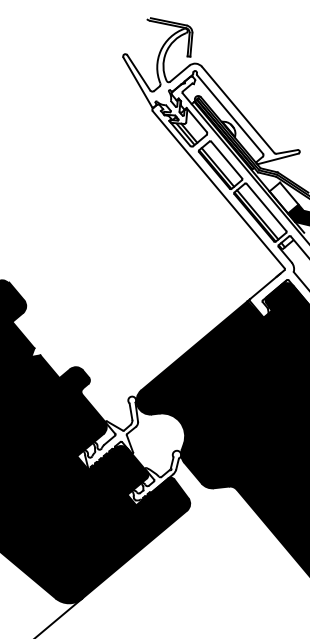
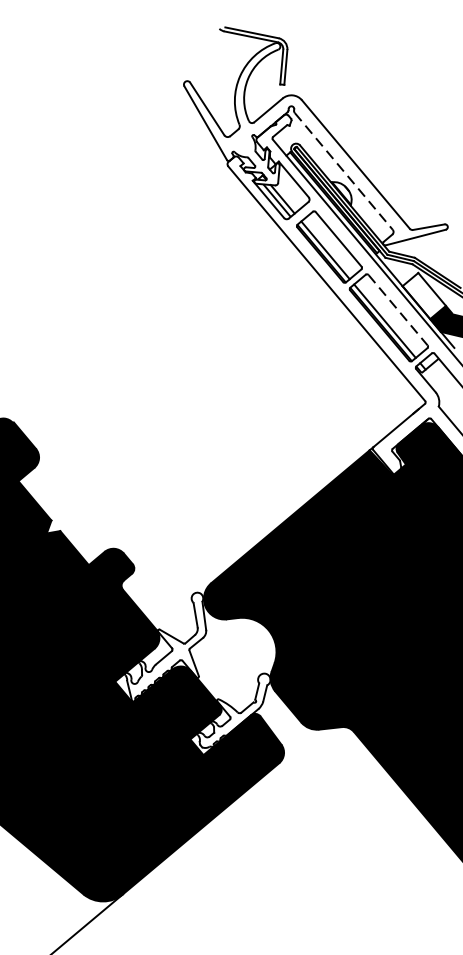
line: (230, 114) -> (344, 171), solid -> dashed
line: (266, 207) -> (398, 310), solid -> dashed

